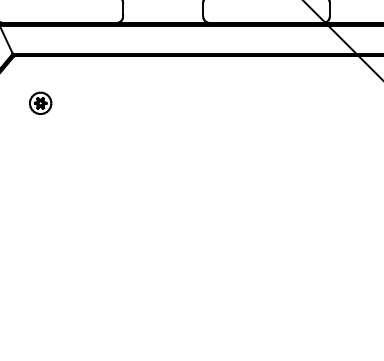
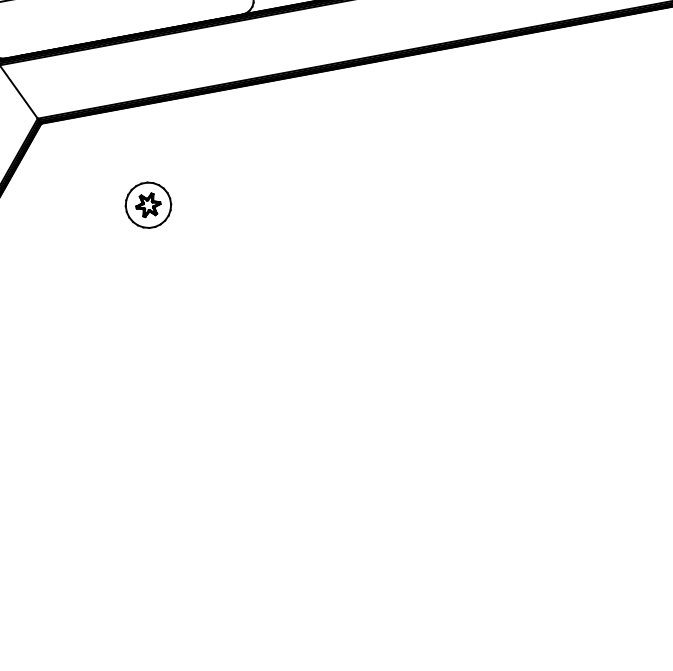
part: (40, 102) -> (147, 203), moved

